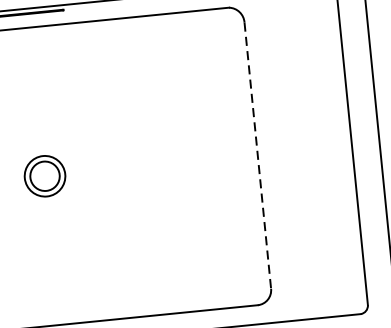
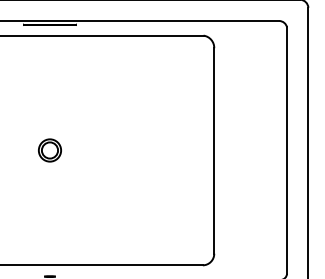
line: (258, 155) -> (214, 150), dashed -> solid
part: (44, 176) -> (49, 150), size x0.71

